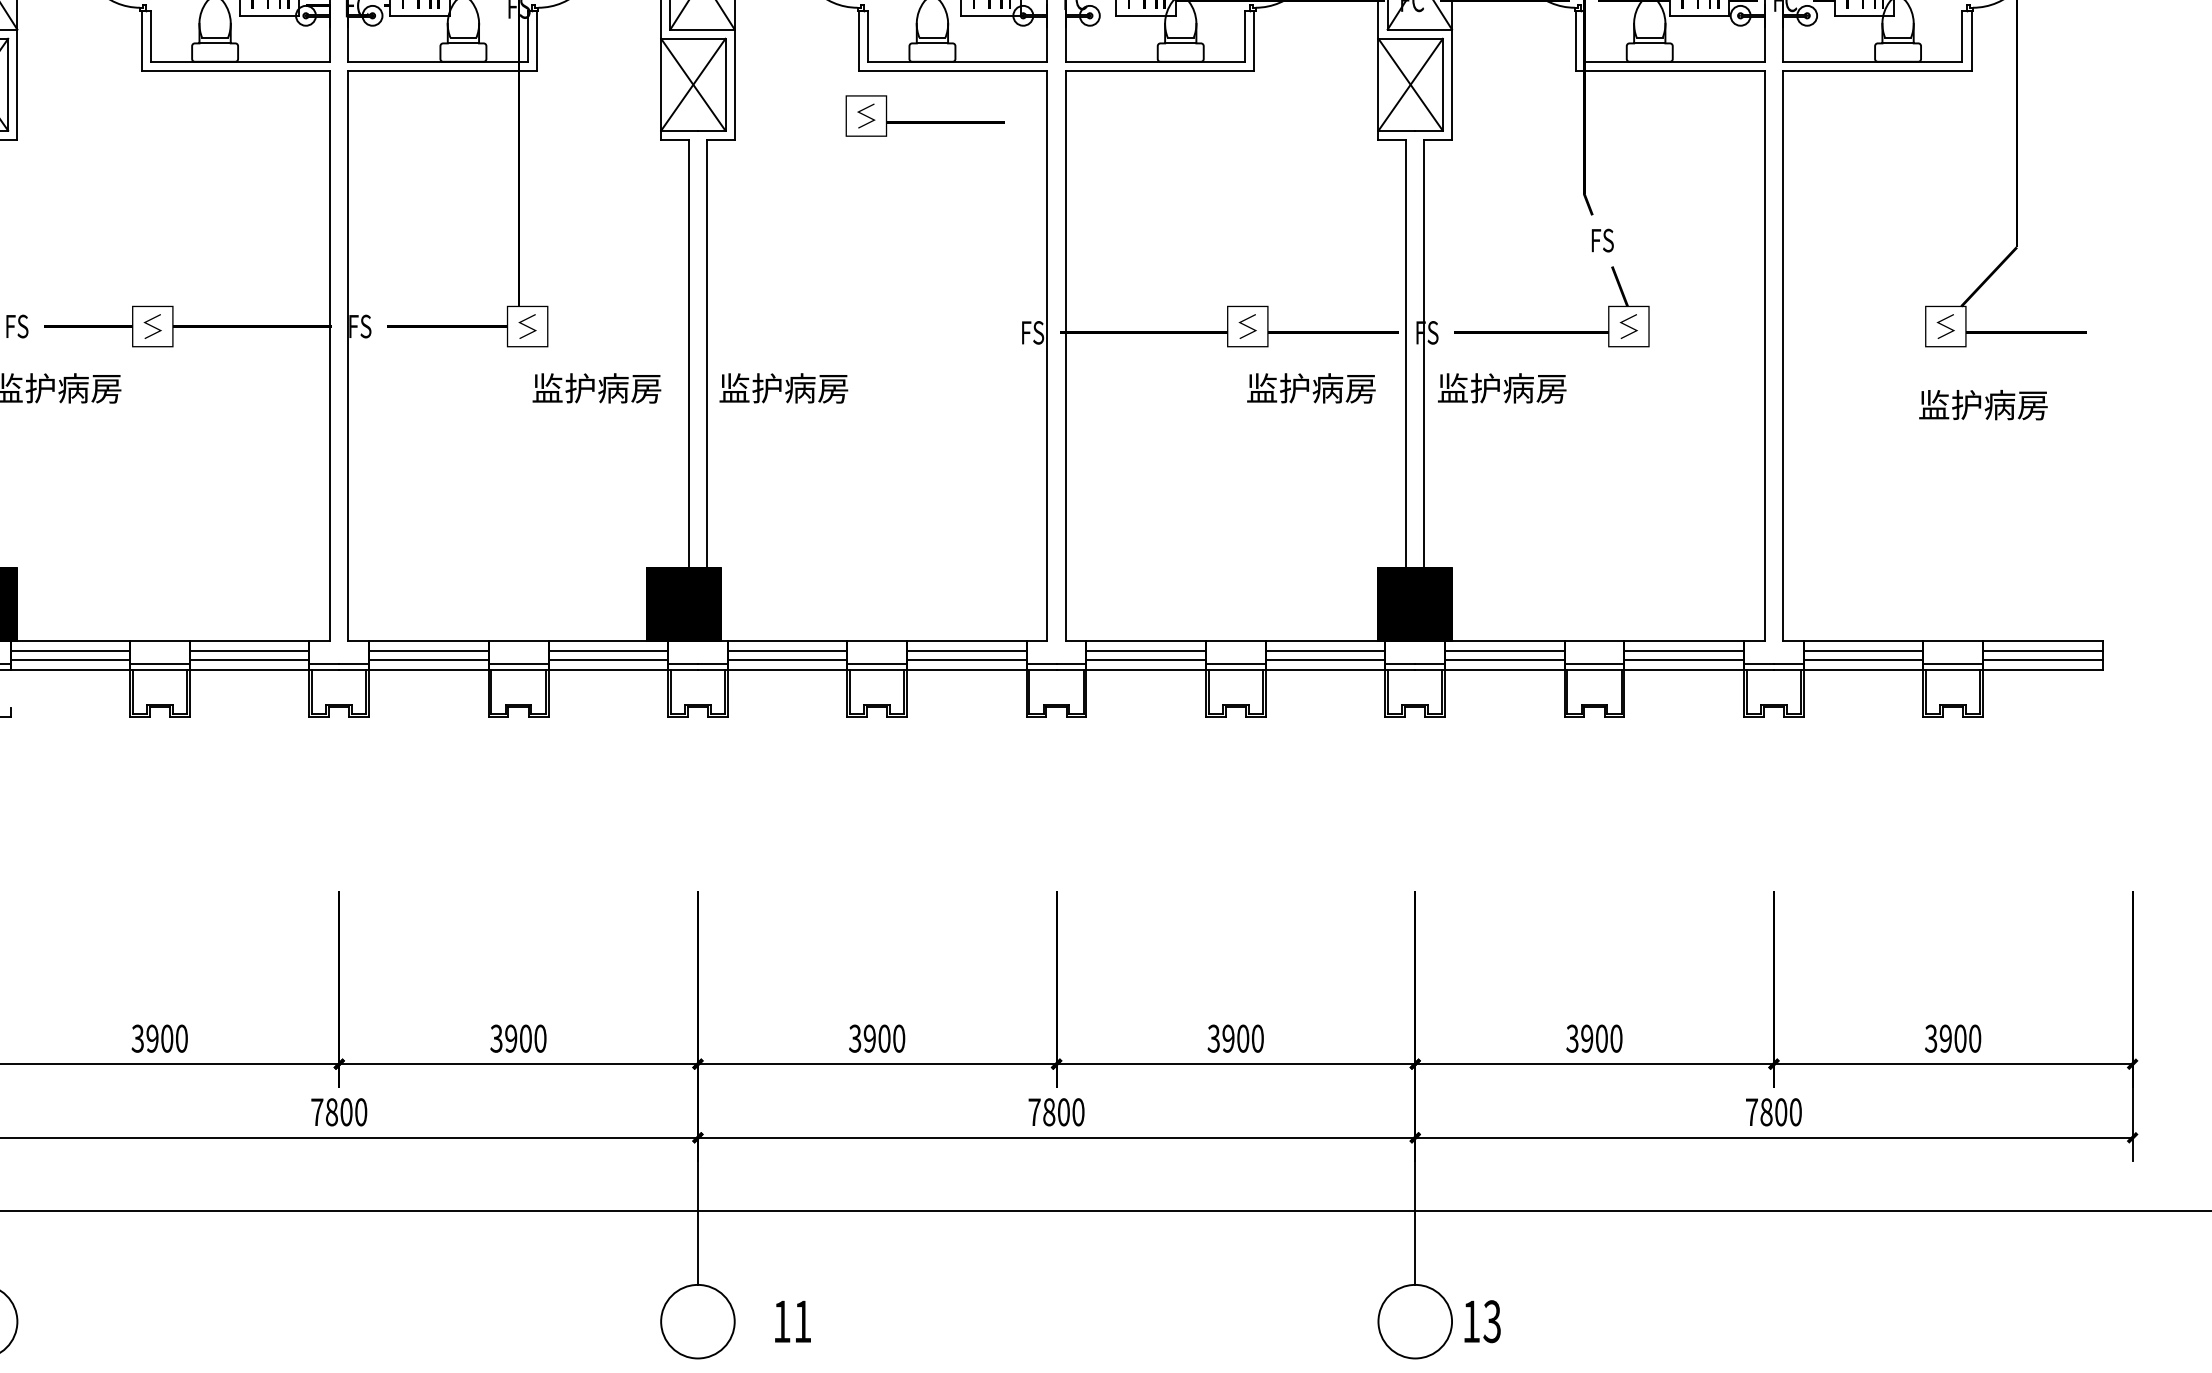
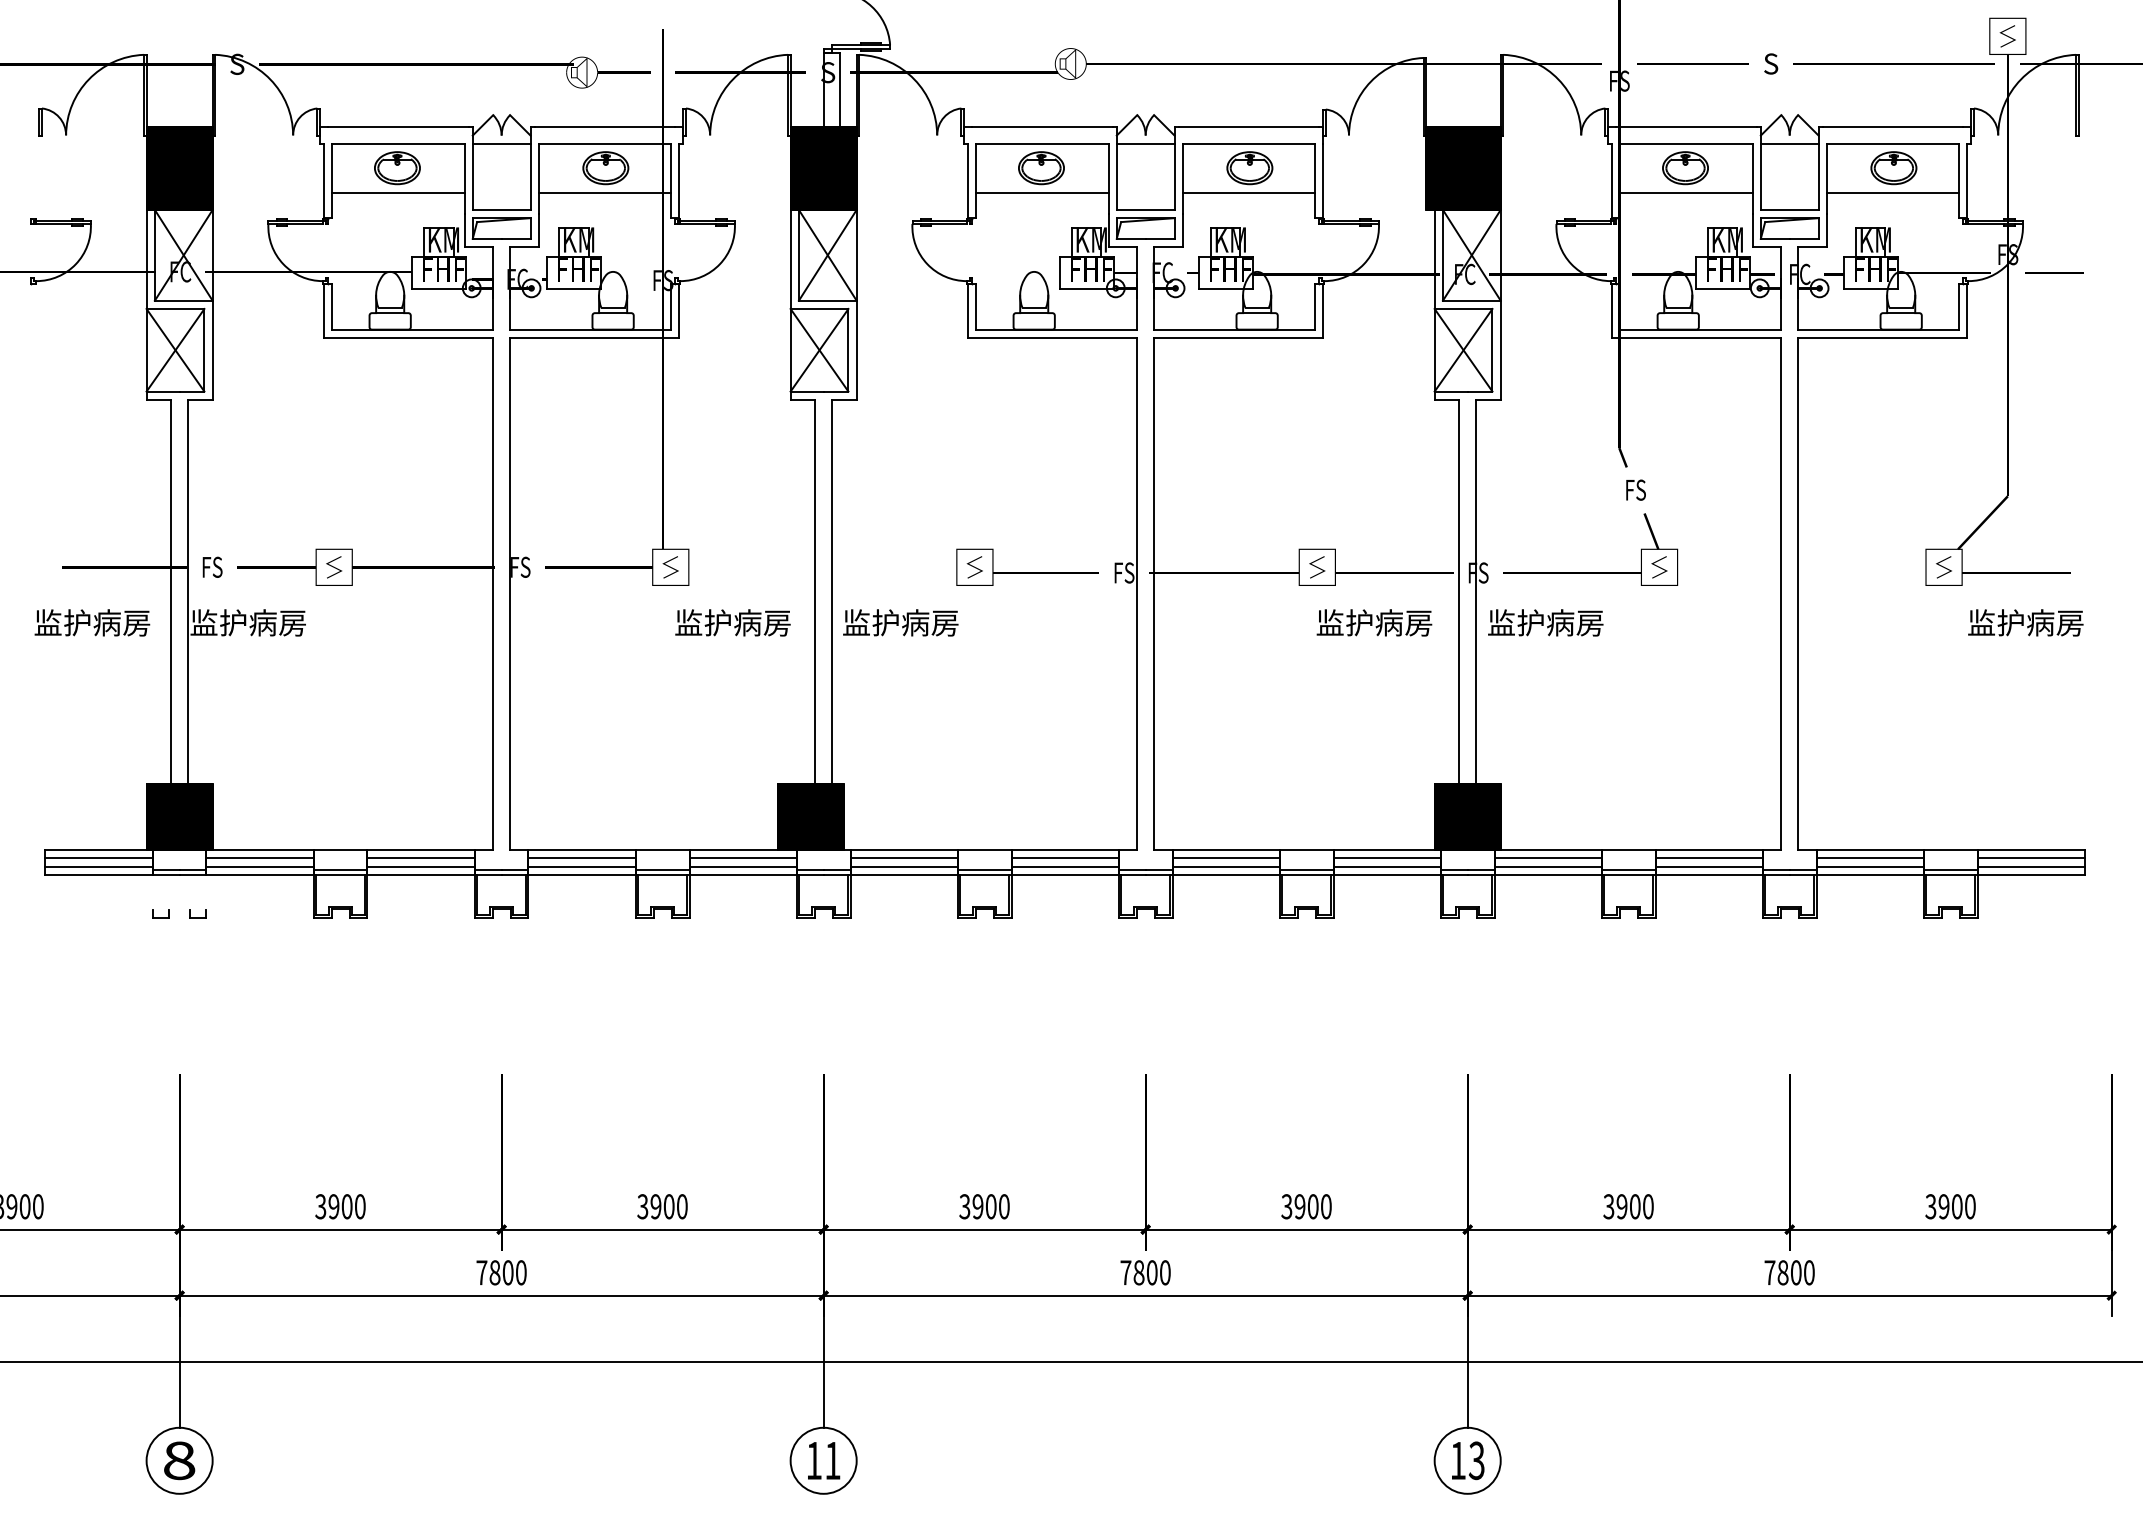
text: (924, 115) -> (1027, 566), moved
text: (1983, 404) -> (2025, 622), moved
text: (793, 1321) -> (824, 1460), moved
text: (1482, 1321) -> (1468, 1460), moved

